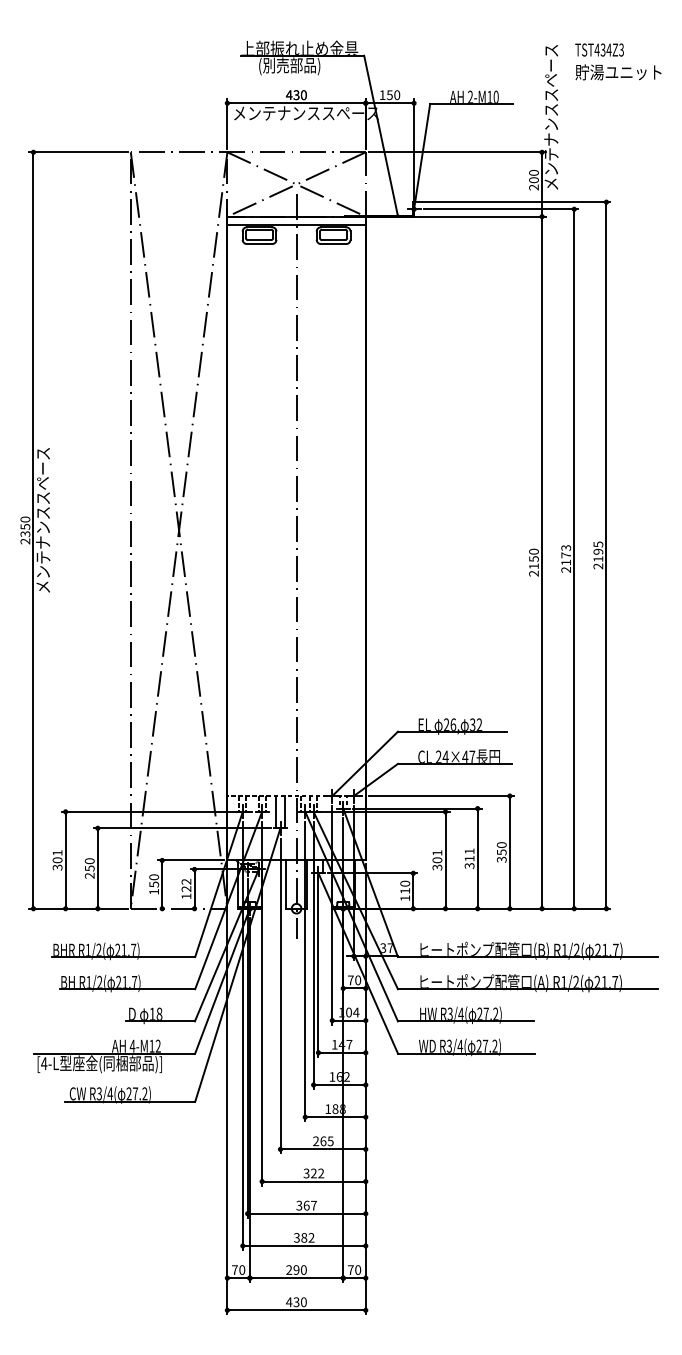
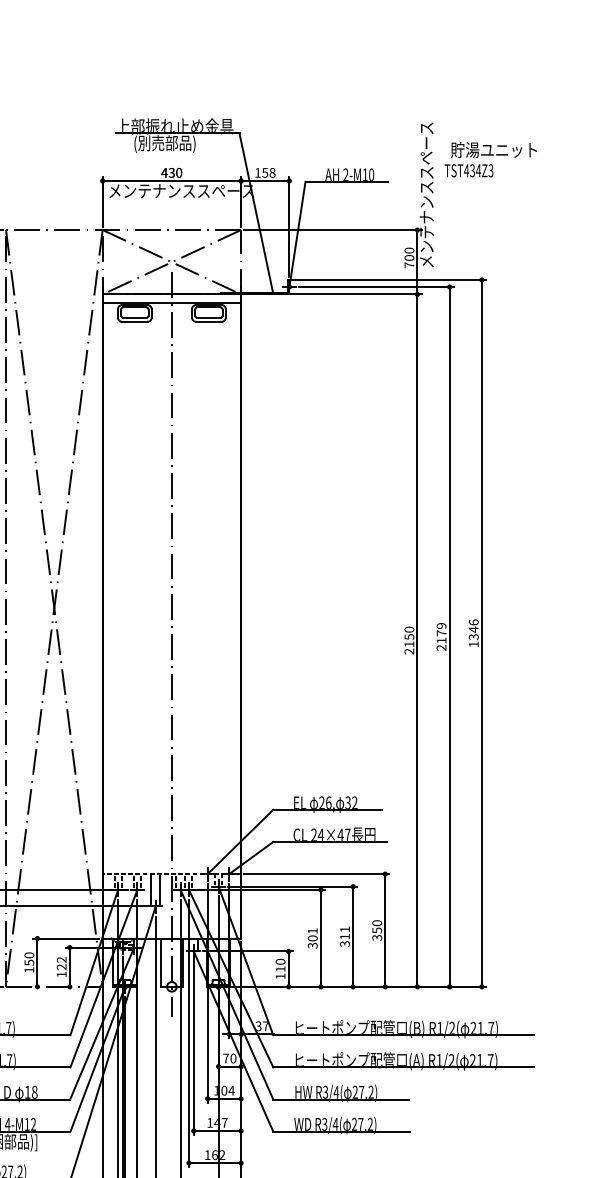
text: (599, 49) -> (468, 170), moved
text: (397, 95) -> (272, 173), 150 -> 158
text: (533, 187) -> (408, 265), 200 -> 700
text: (565, 548) -> (440, 626), 2173 -> 2179
text: (598, 555) -> (473, 633), 2195 -> 1346

